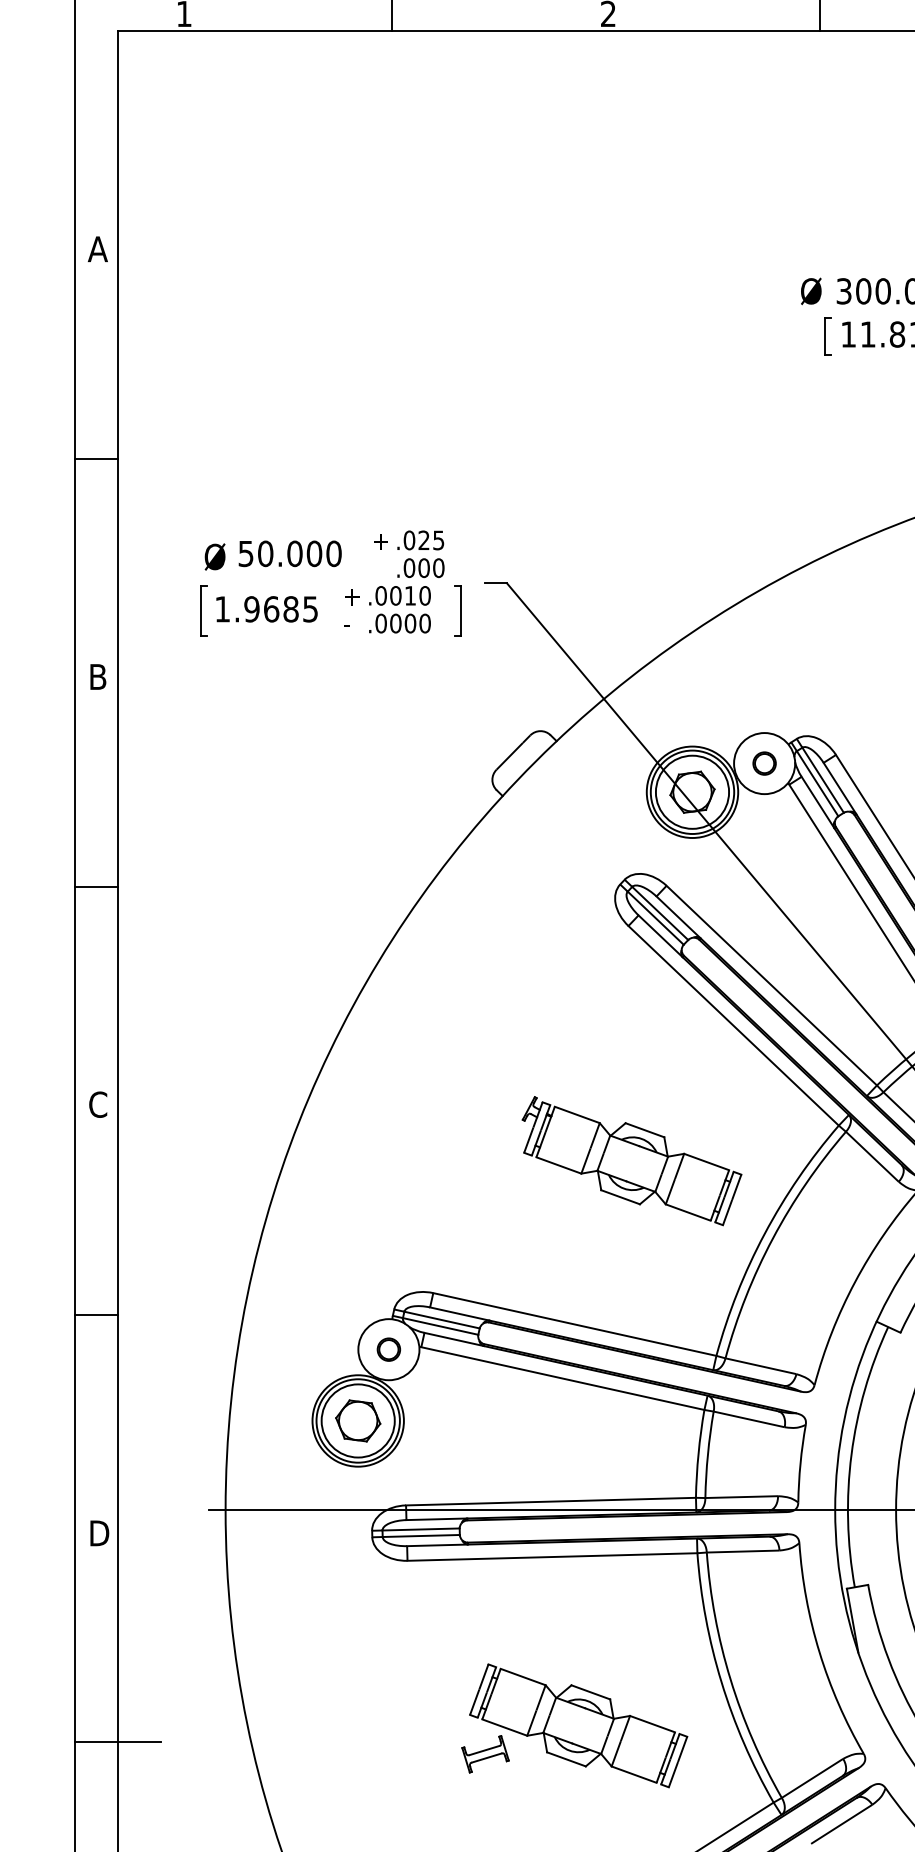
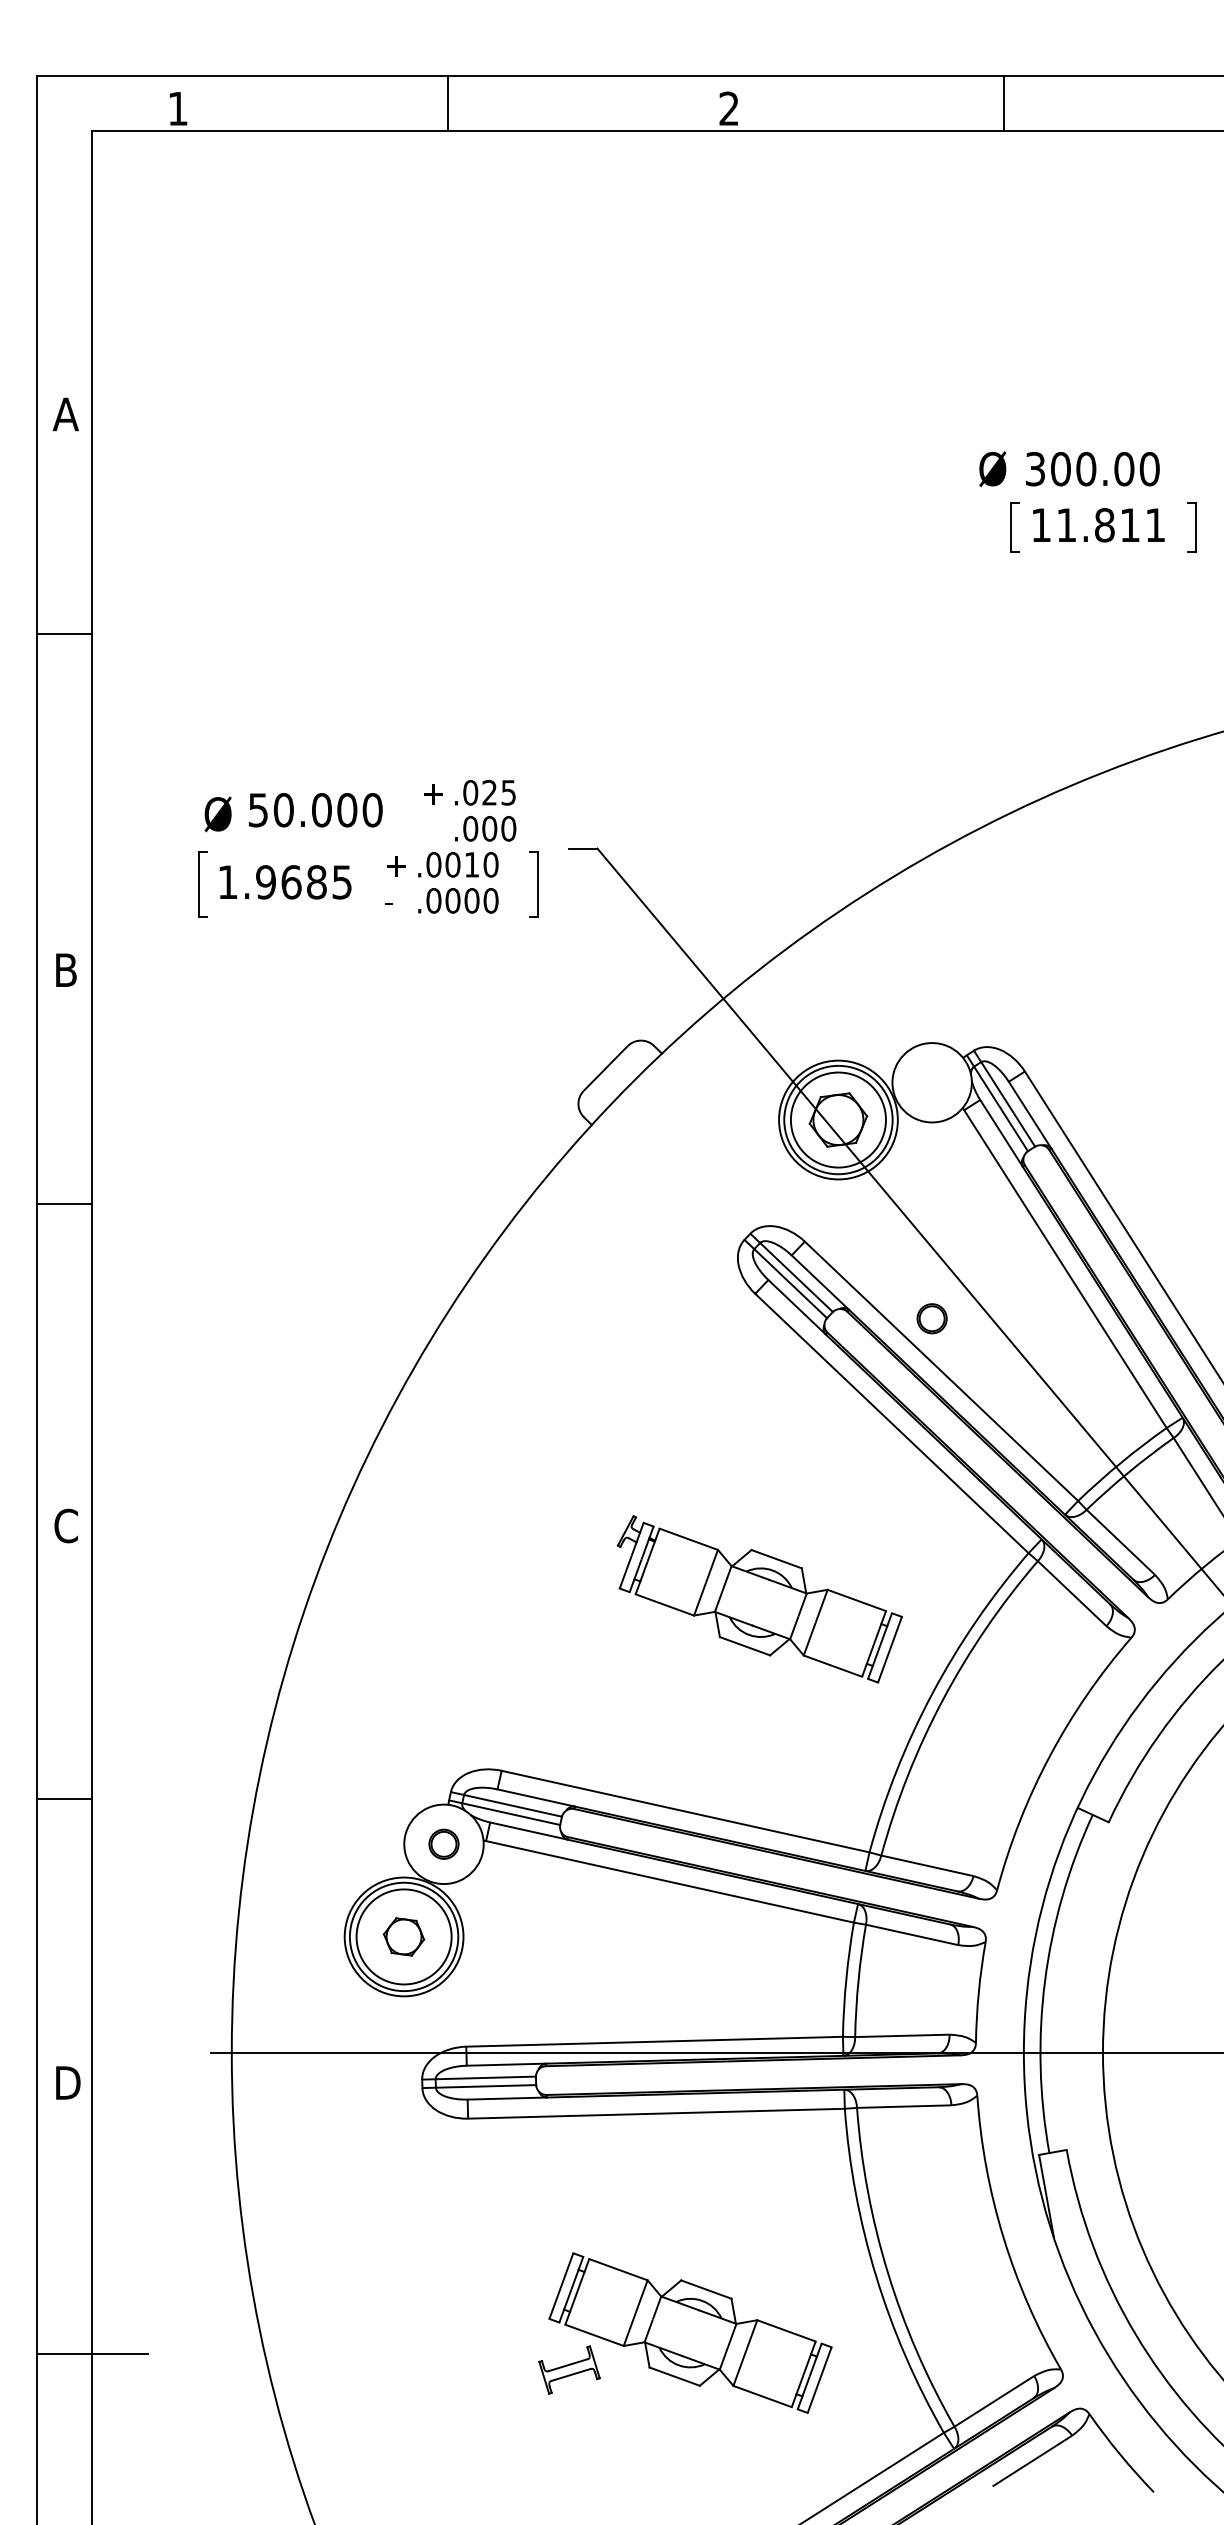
line: (96, 459) -> (64, 634), moved
part: (764, 763) -> (931, 1318), moved
line: (96, 886) -> (64, 1203), moved
part: (357, 1420) -> (403, 1936), size x0.7

